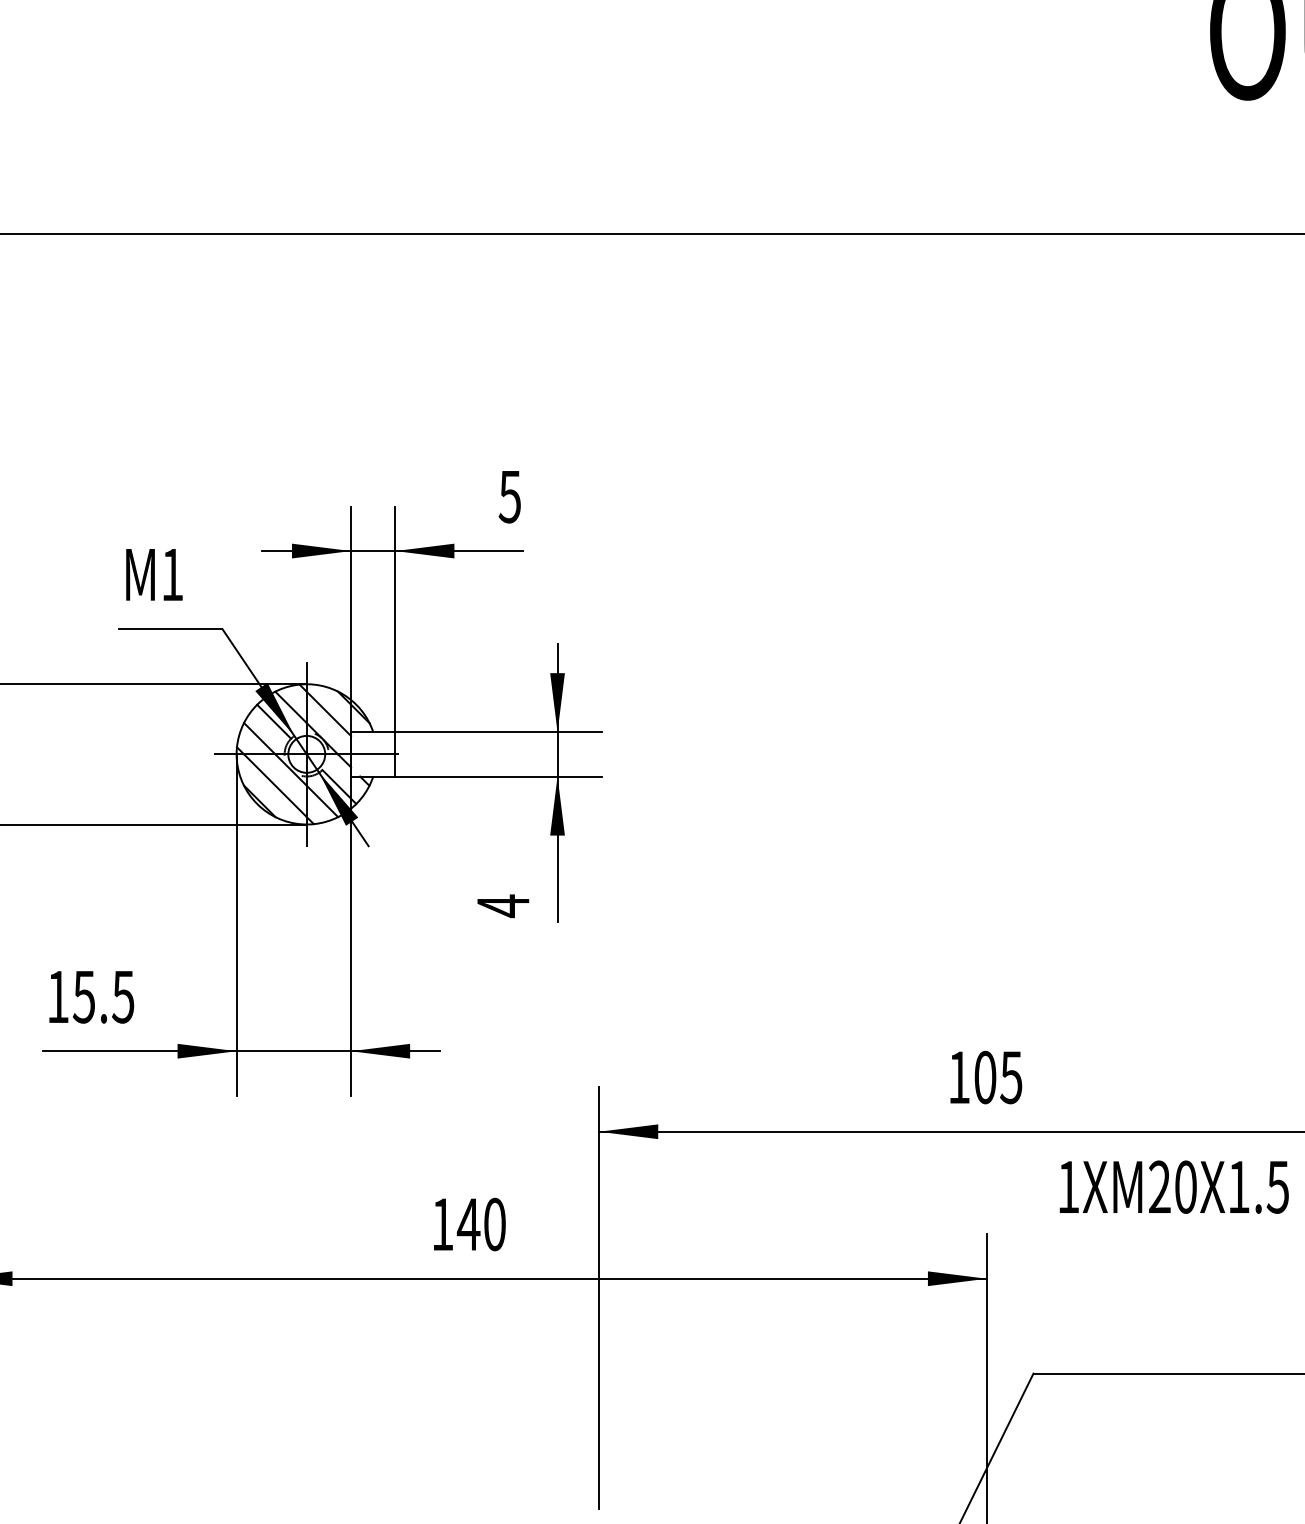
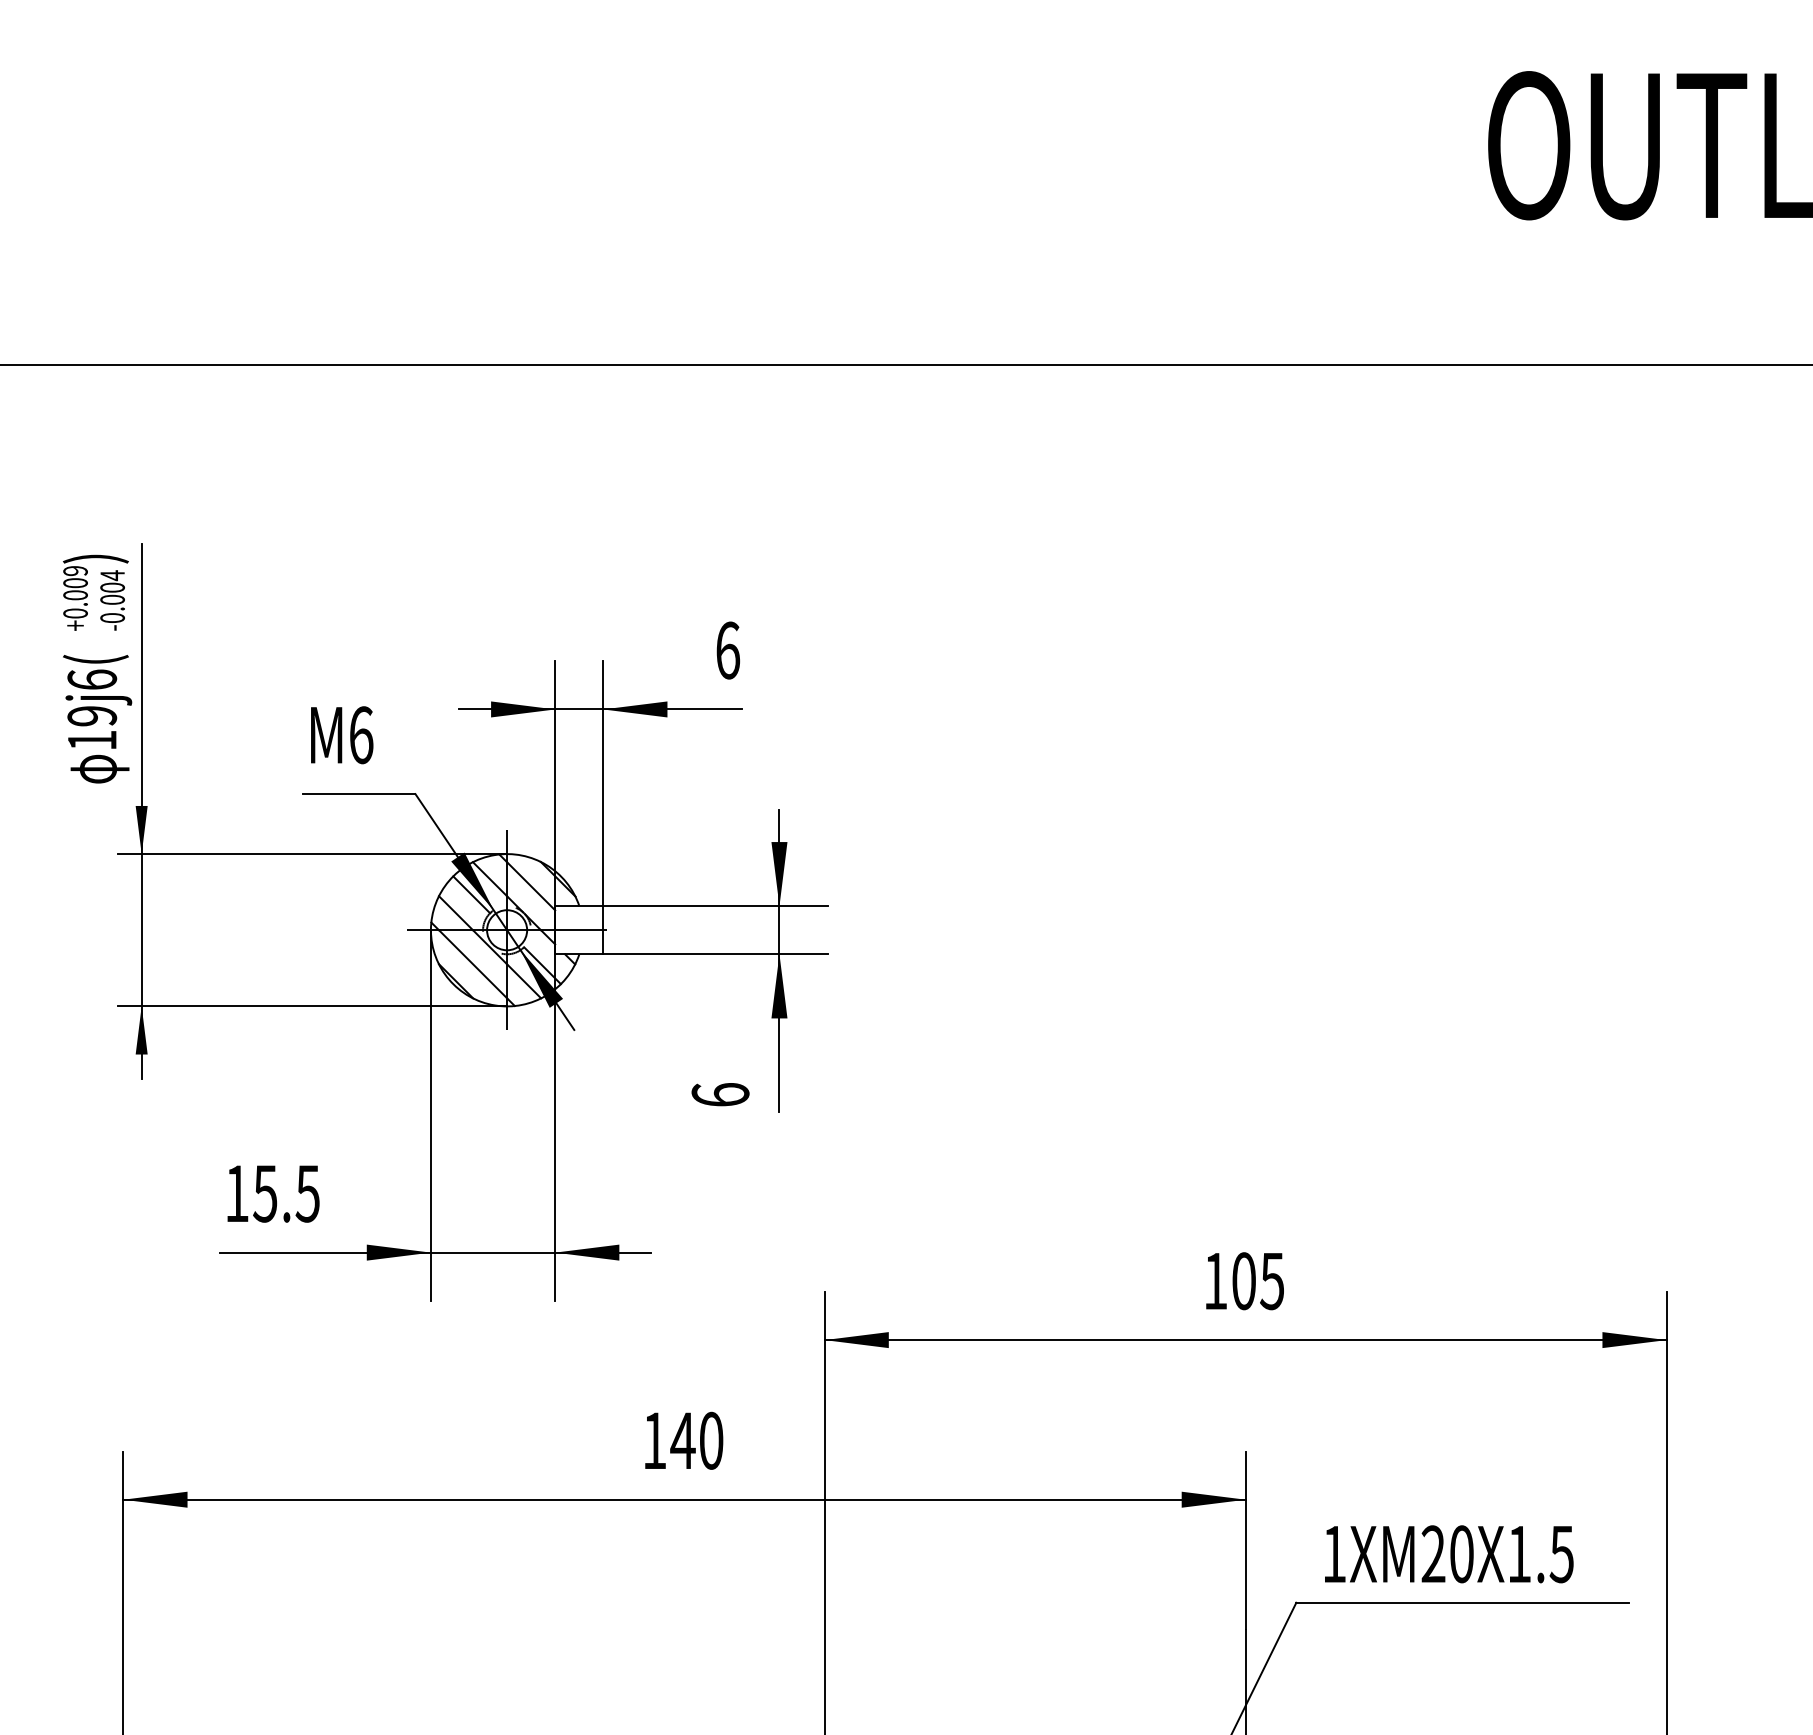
text: (509, 496) -> (727, 650), 5 -> 6
text: (172, 575) -> (361, 735), M1 -> M6
text: (503, 906) -> (720, 1095), 4 -> 6
text: (1174, 1187) -> (1449, 1554), moved

